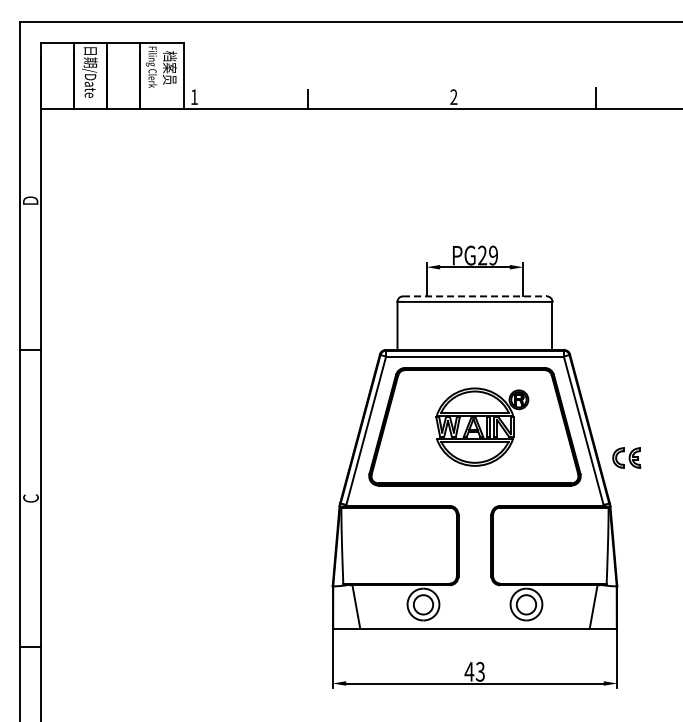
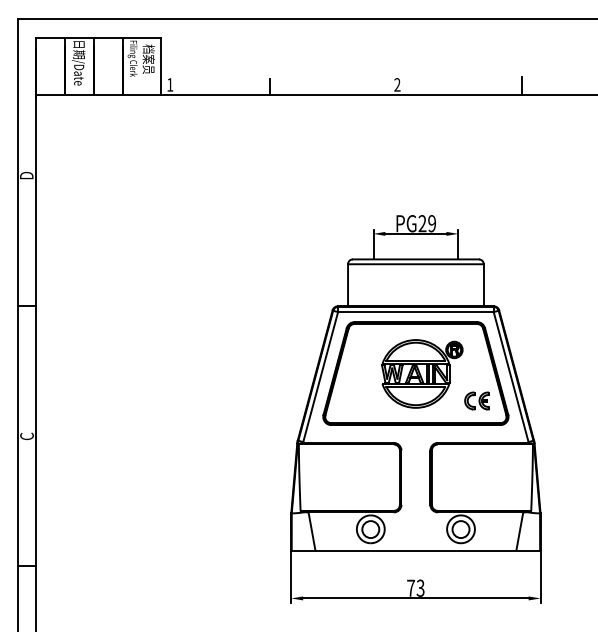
line: (474, 296) -> (415, 259), dashed -> solid
part: (626, 457) -> (476, 400), moved
text: (469, 671) -> (411, 587), 43 -> 73

